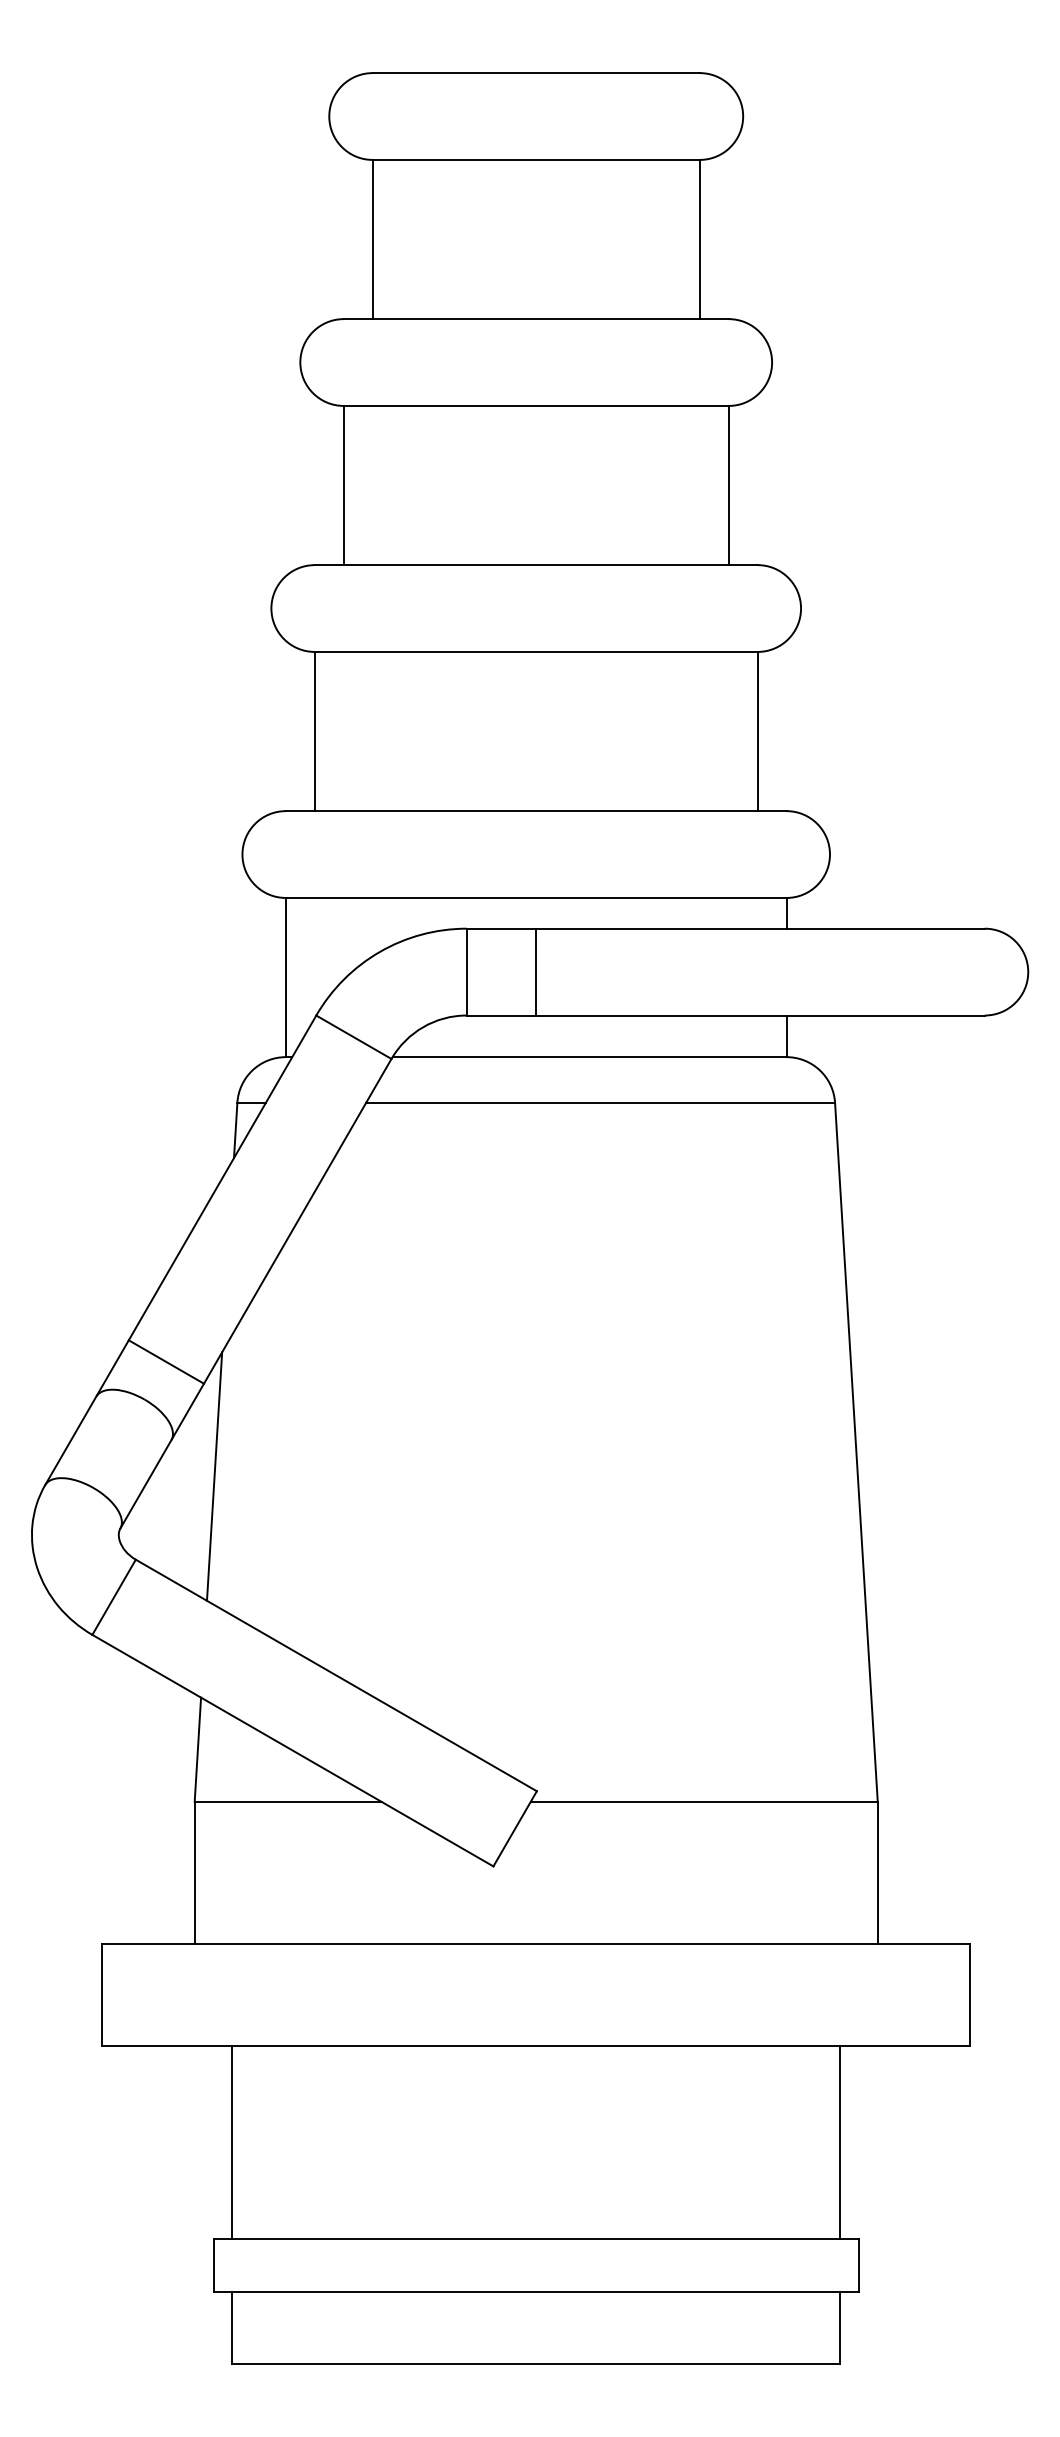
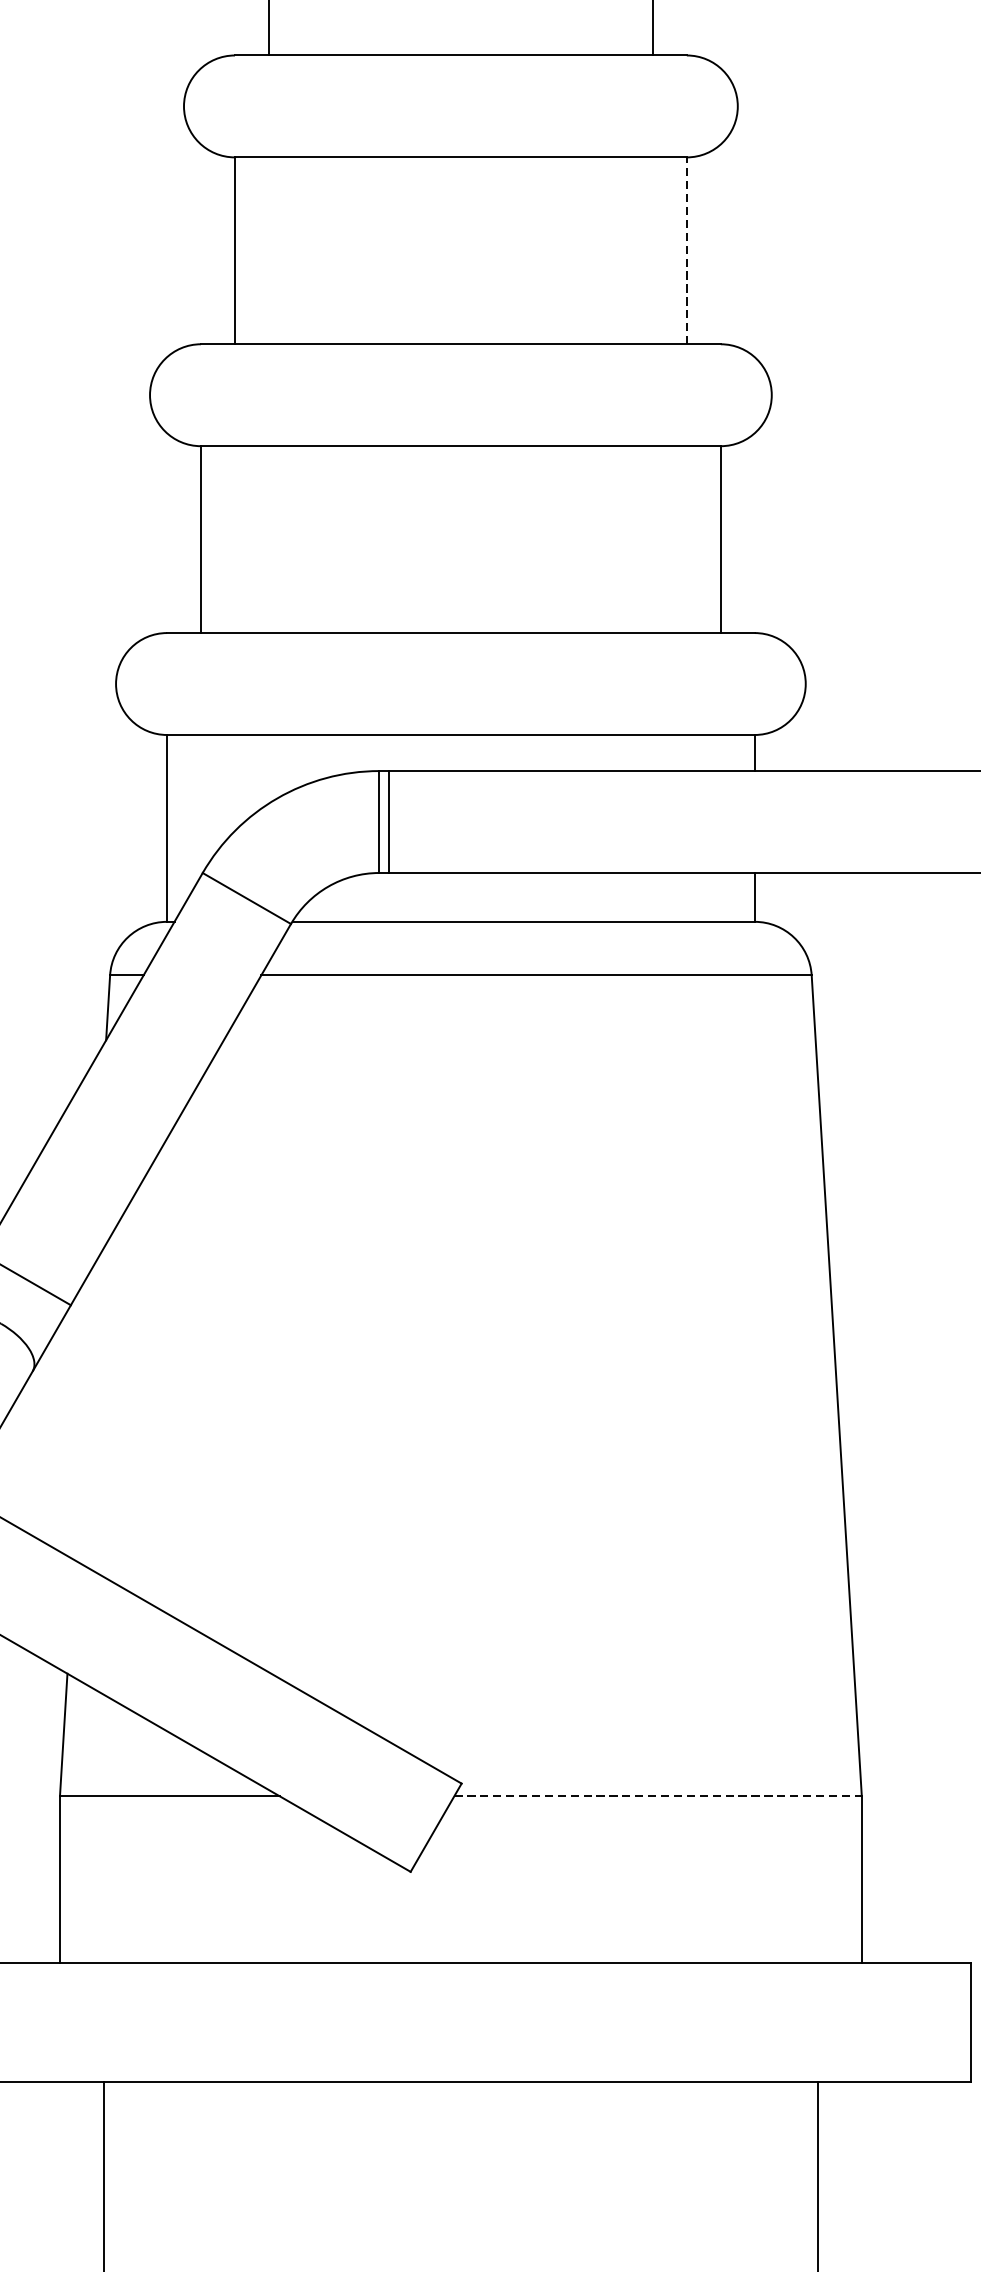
line: (728, 485) -> (686, 250), solid -> dashed
line: (536, 971) -> (389, 821), moved
line: (214, 1476) -> (83, 1414), removed
line: (704, 1801) -> (658, 1795), solid -> dashed

